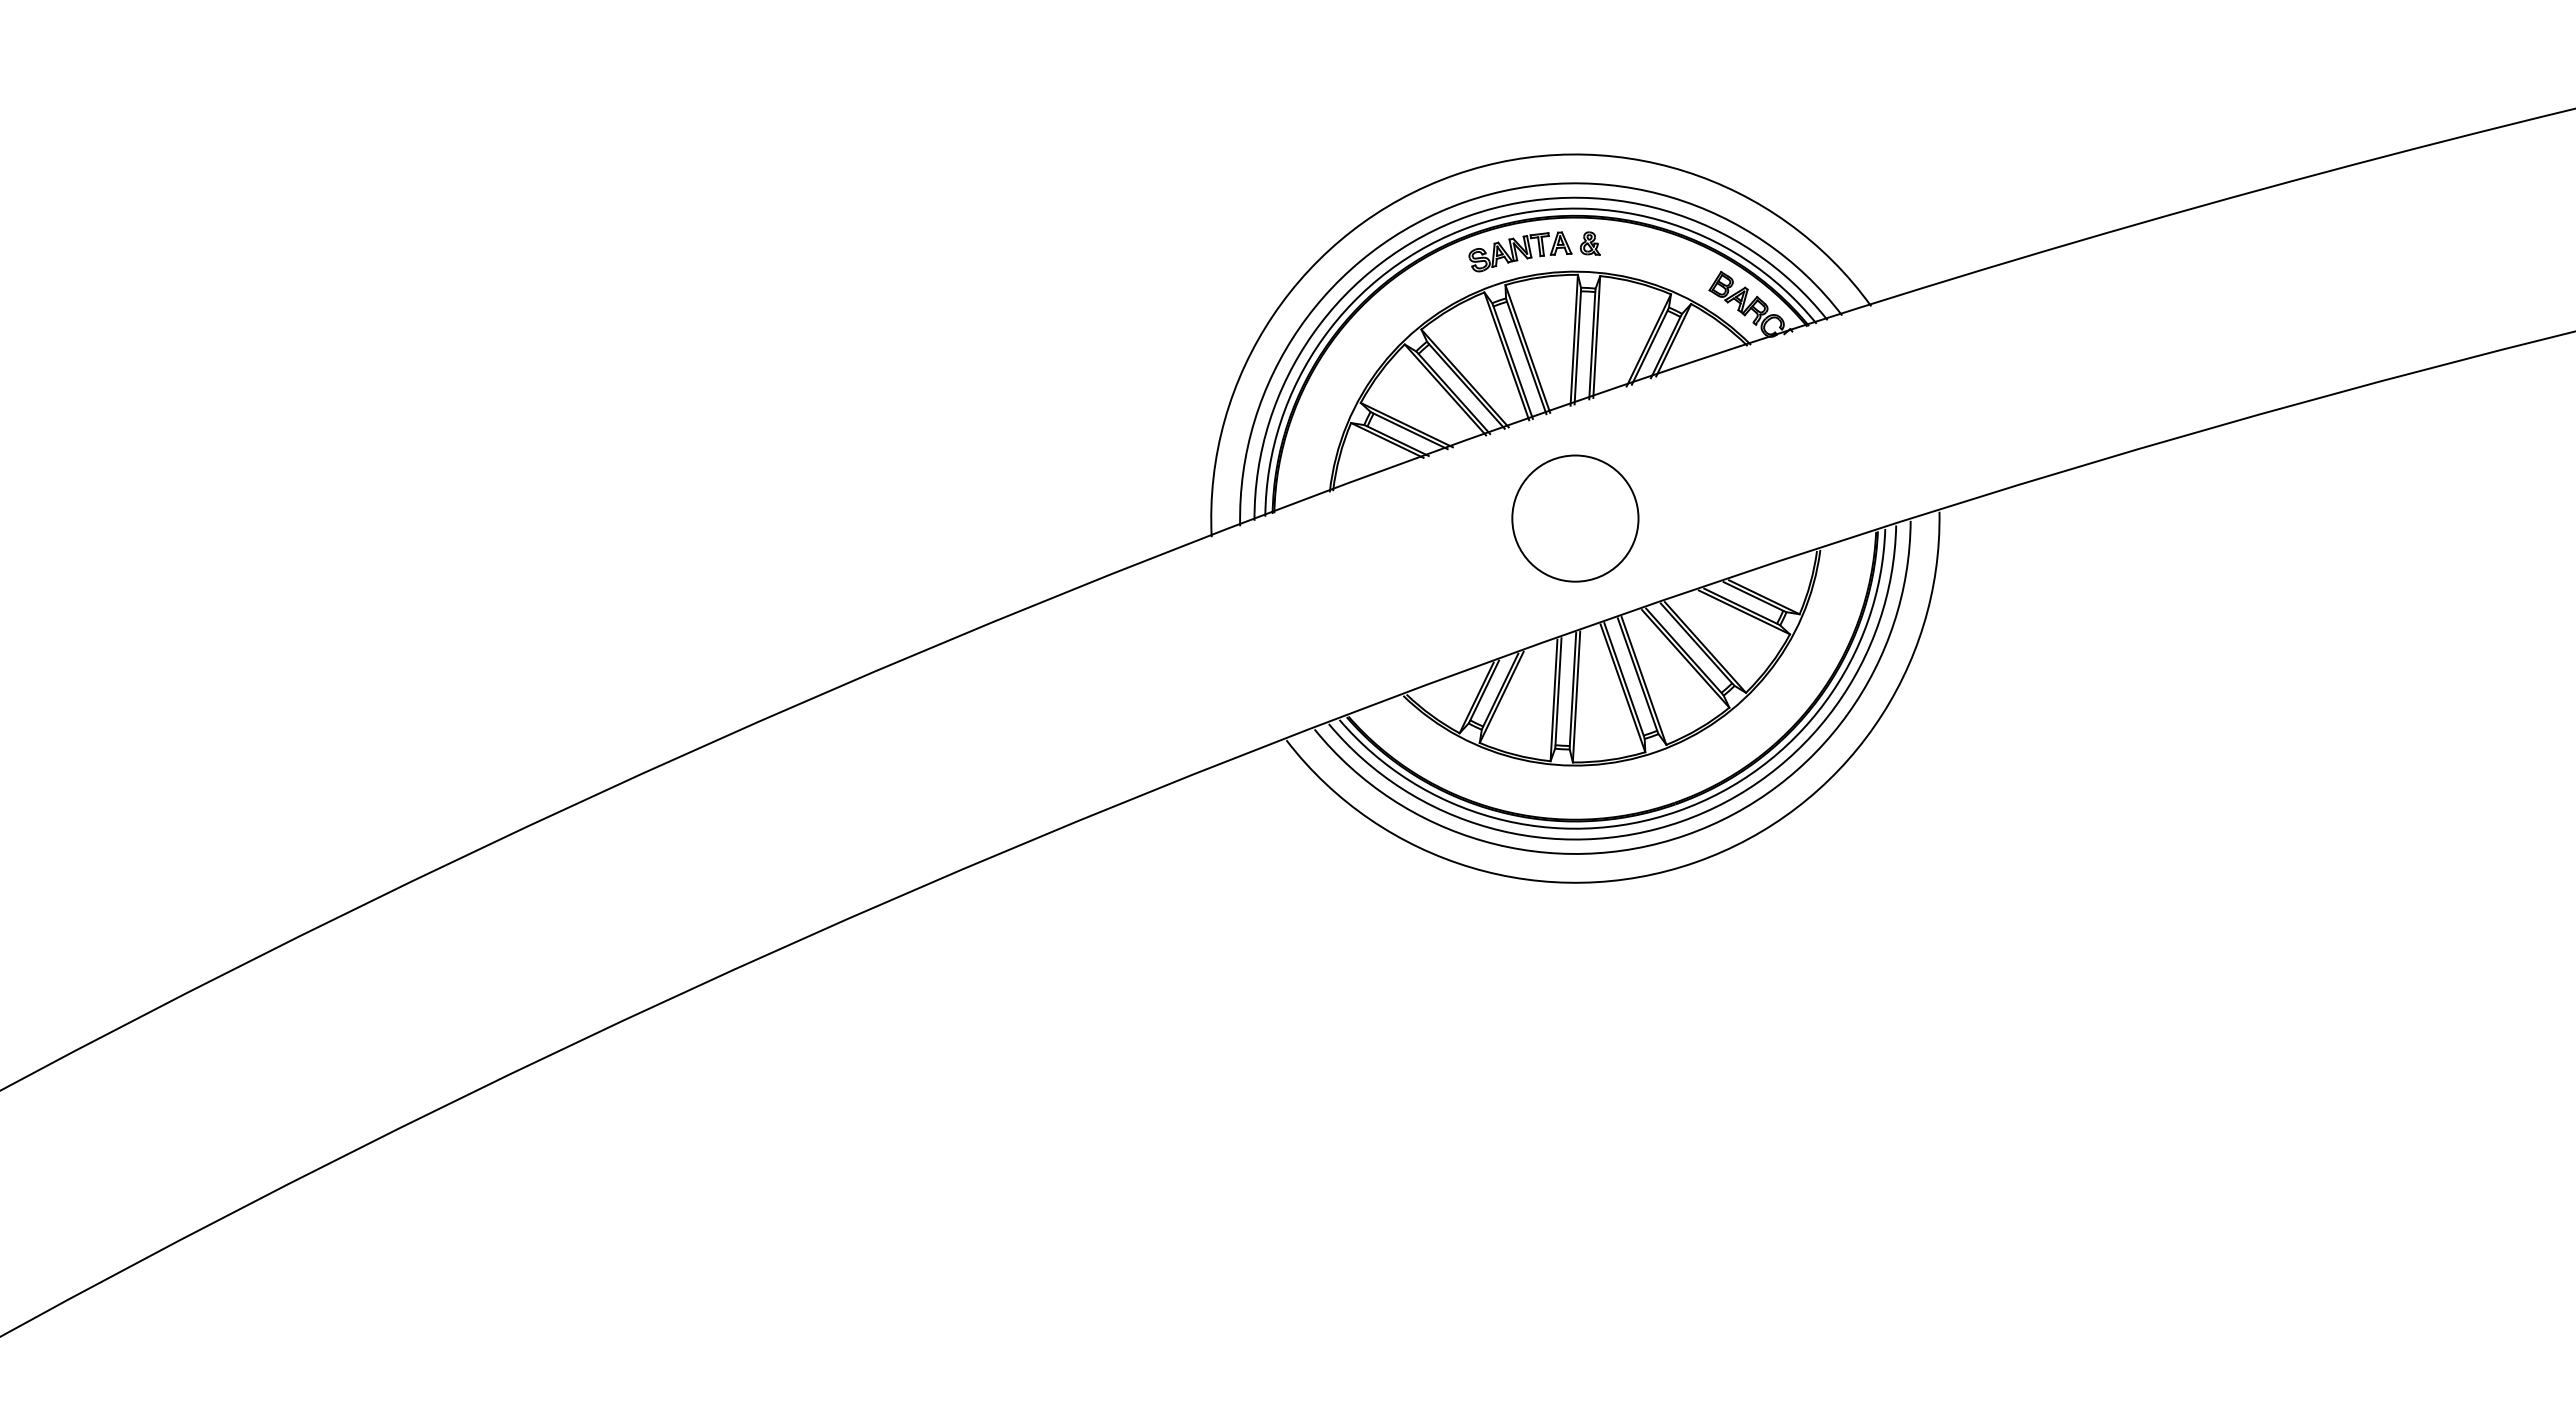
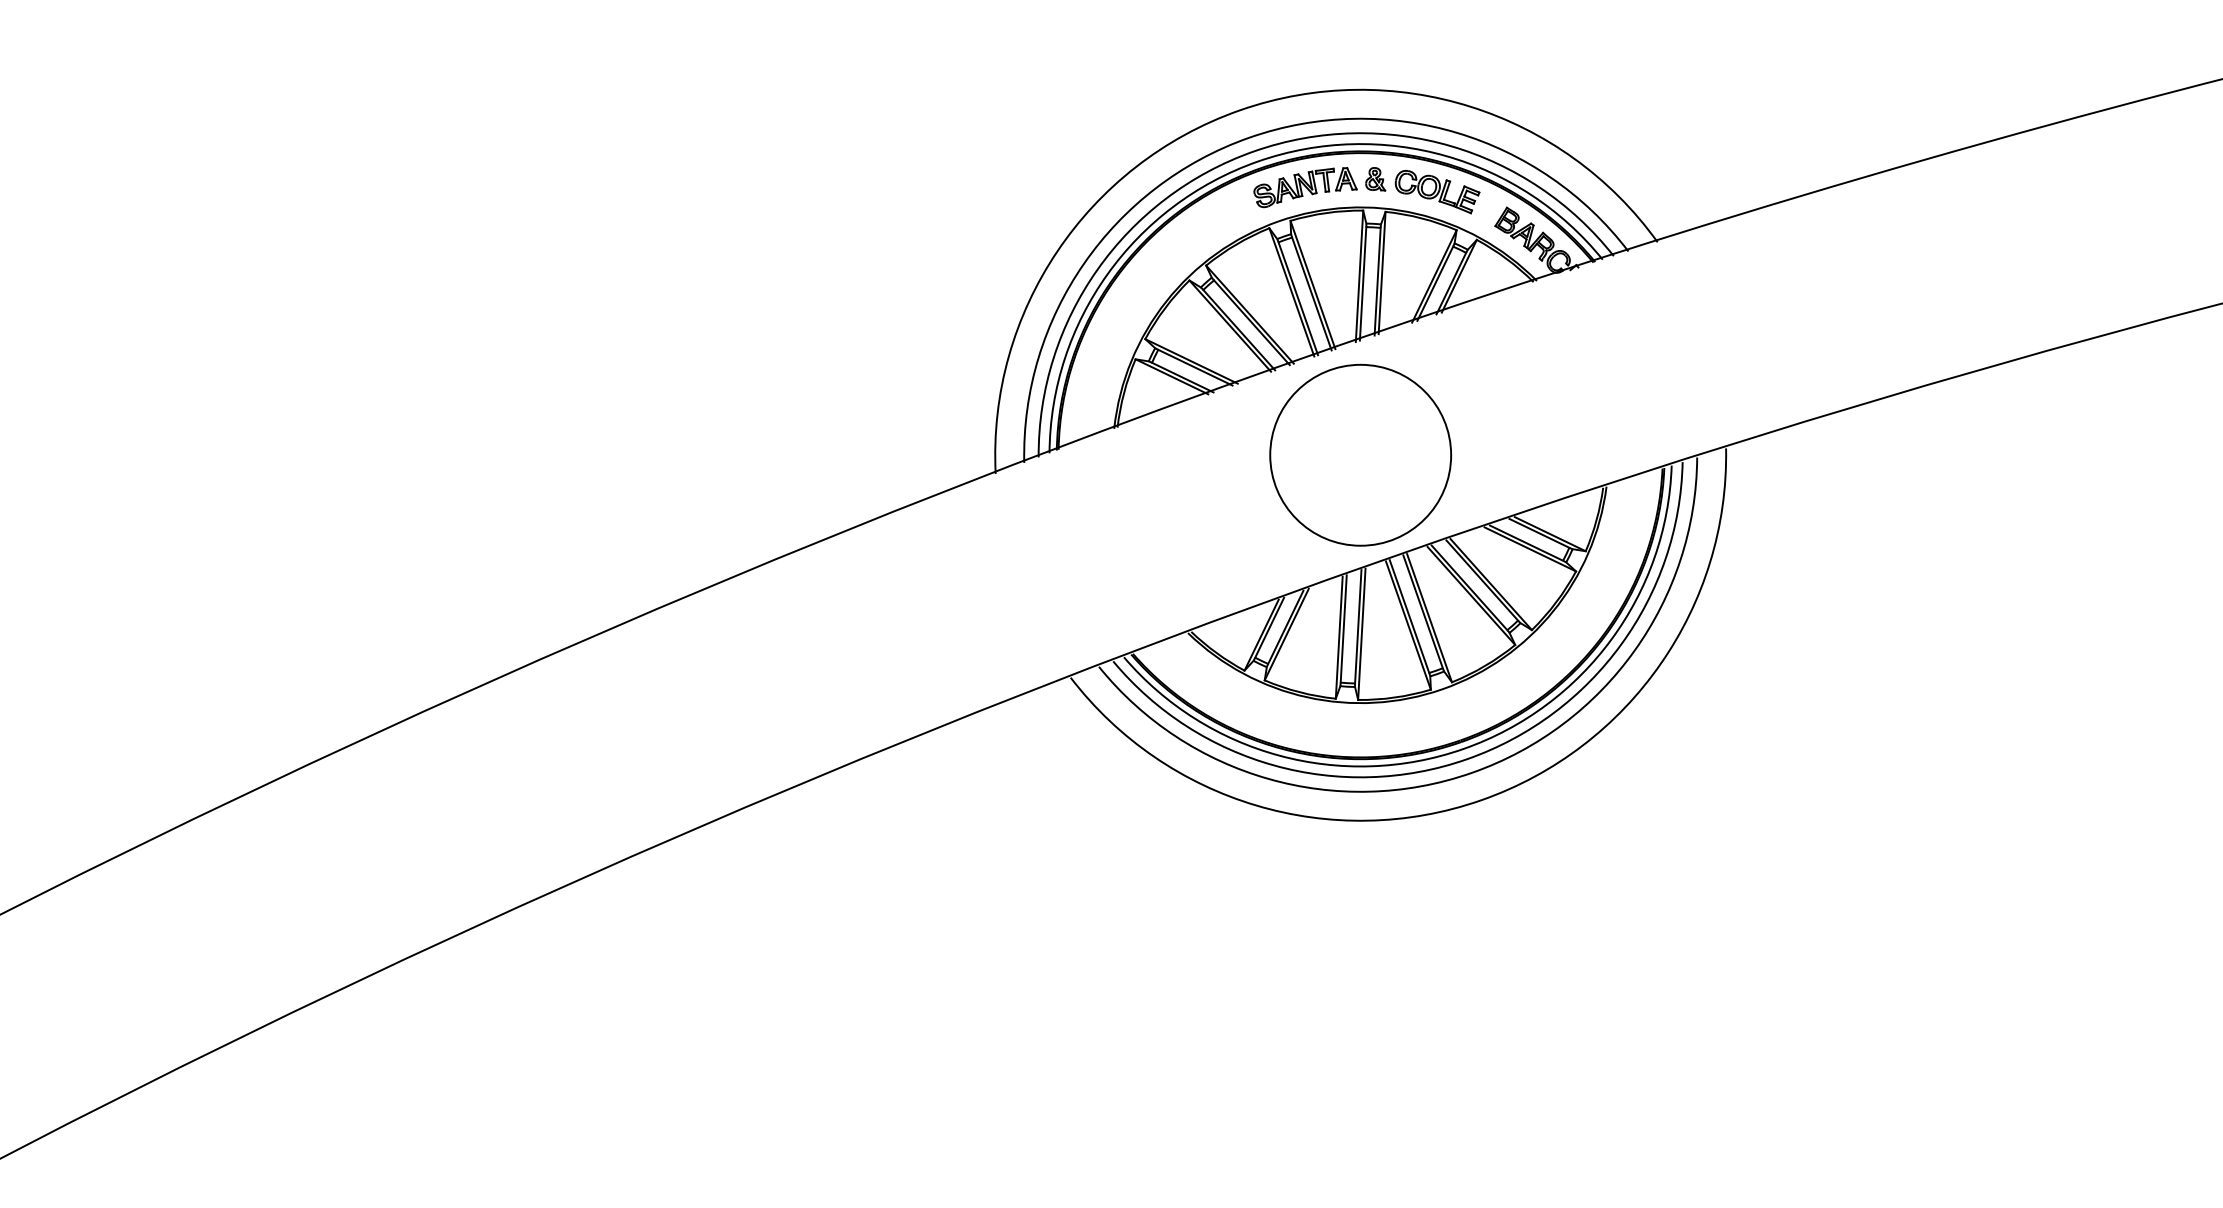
part: (1651, 256) -> (1437, 192), added
circle: (1575, 518) -> (1360, 455), size x1.43

